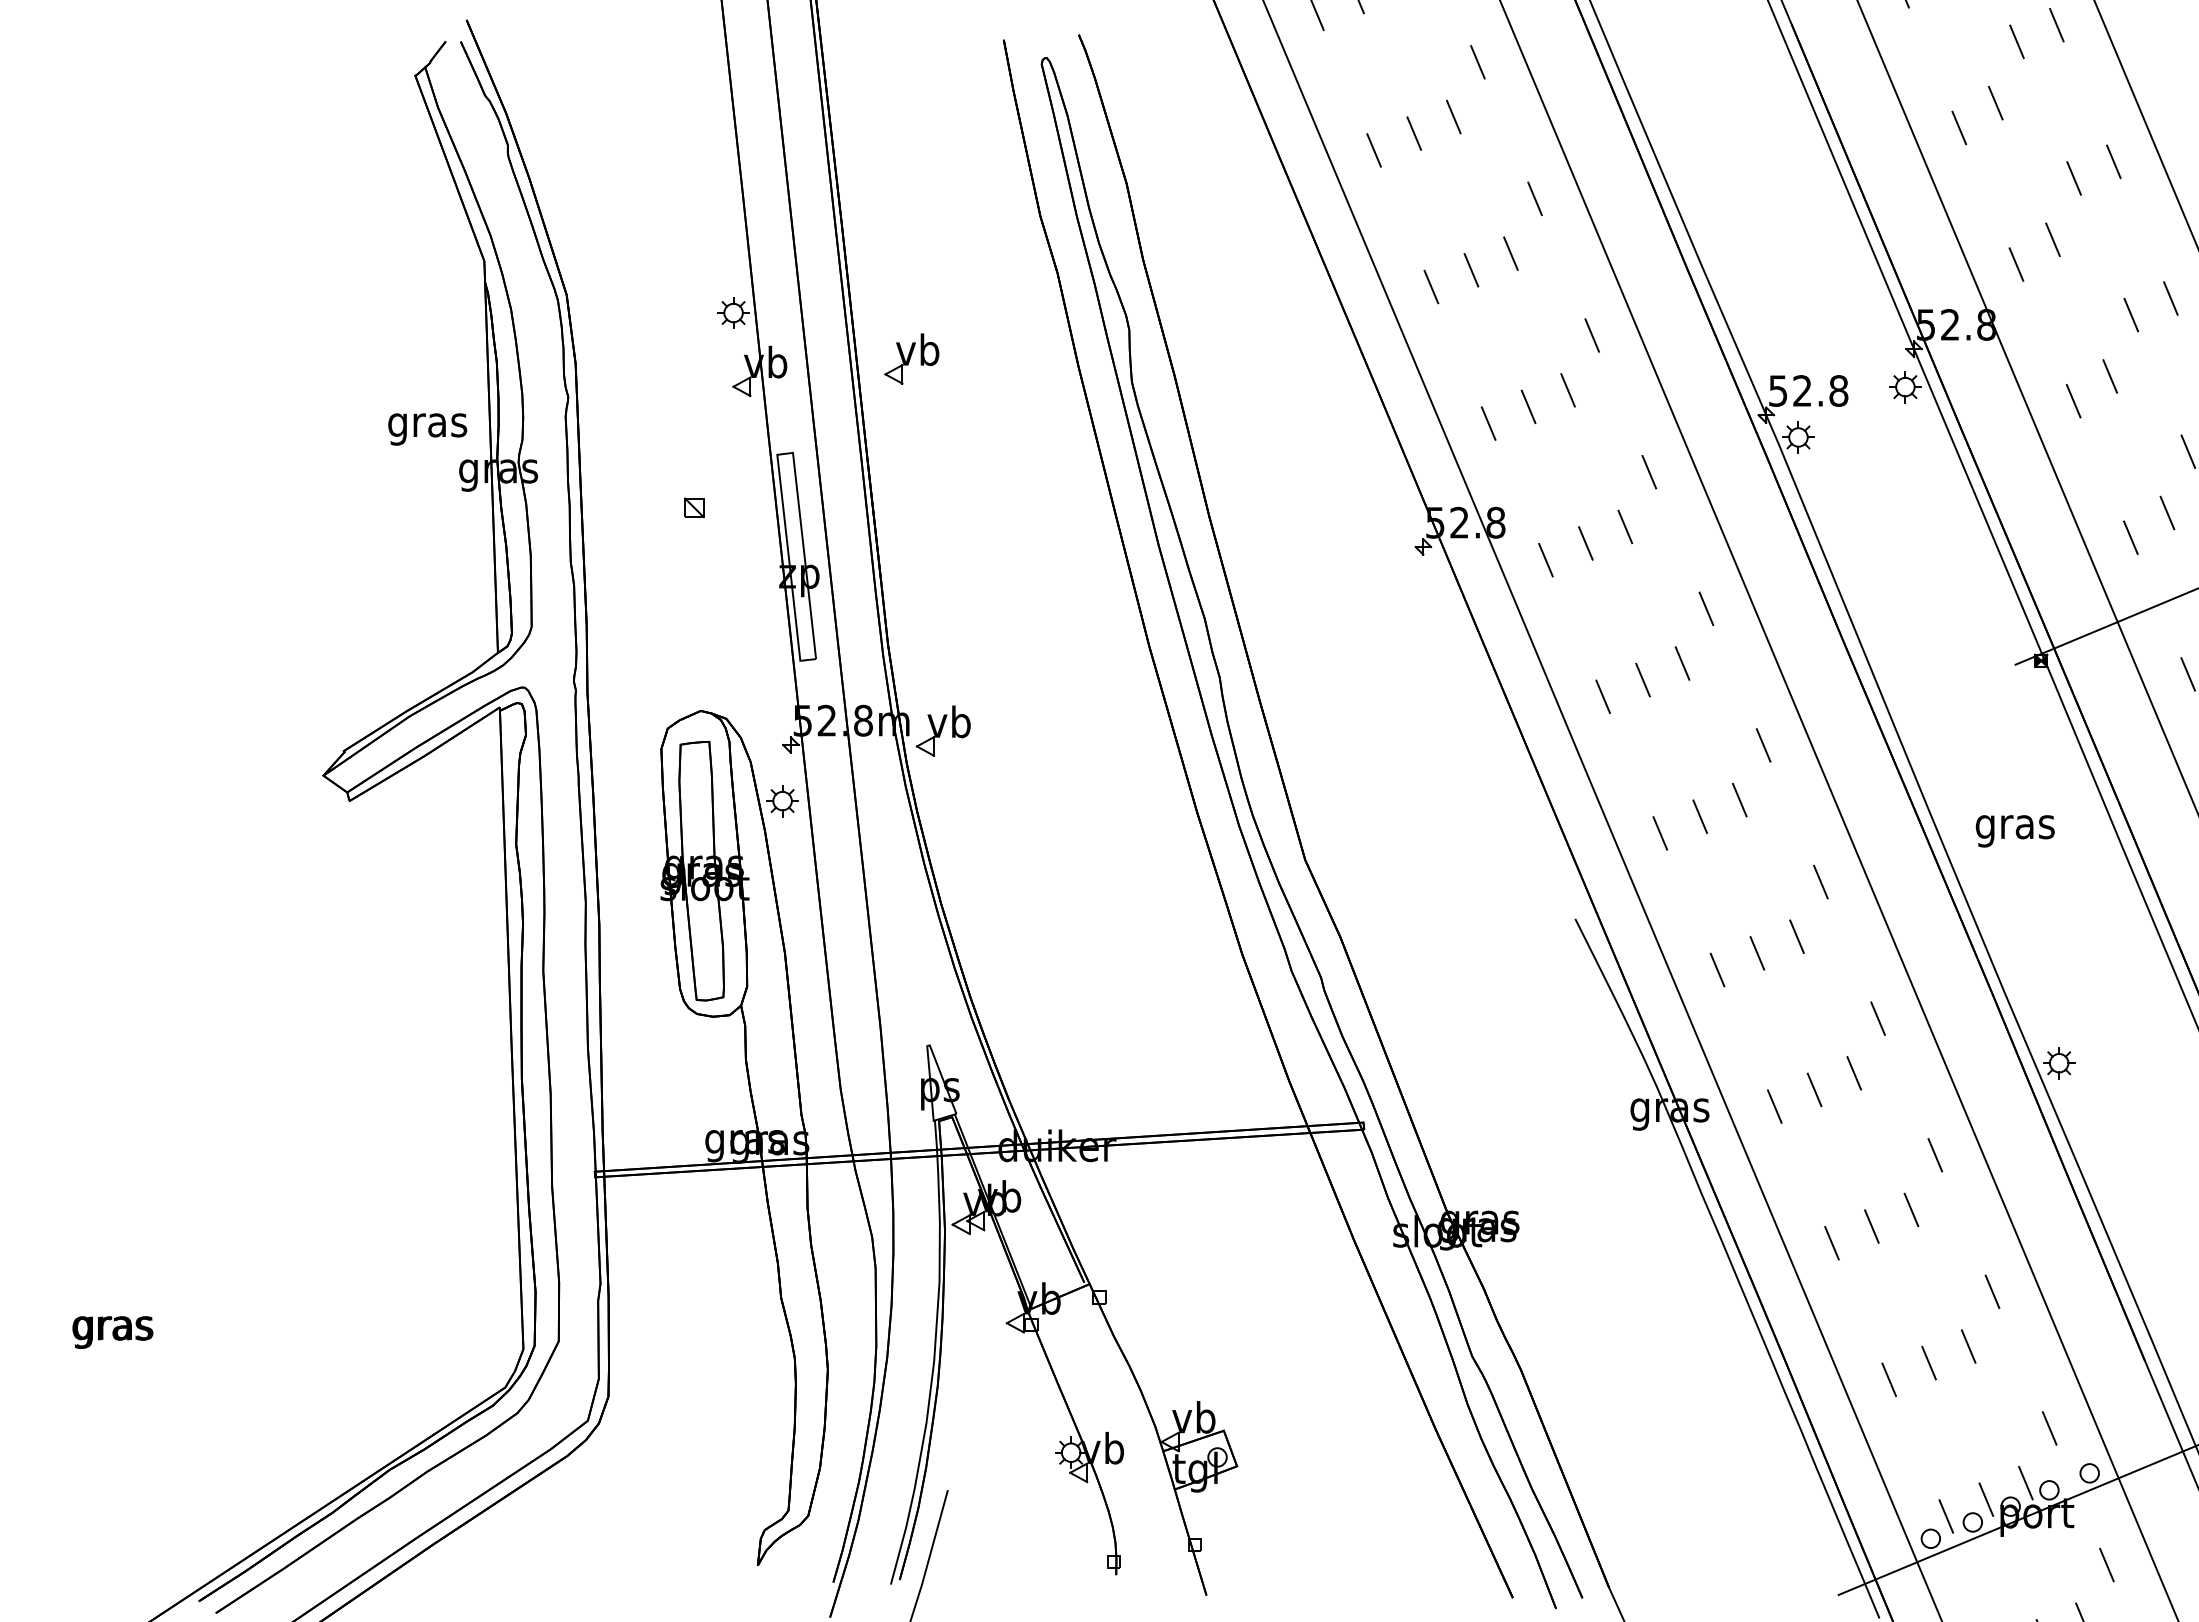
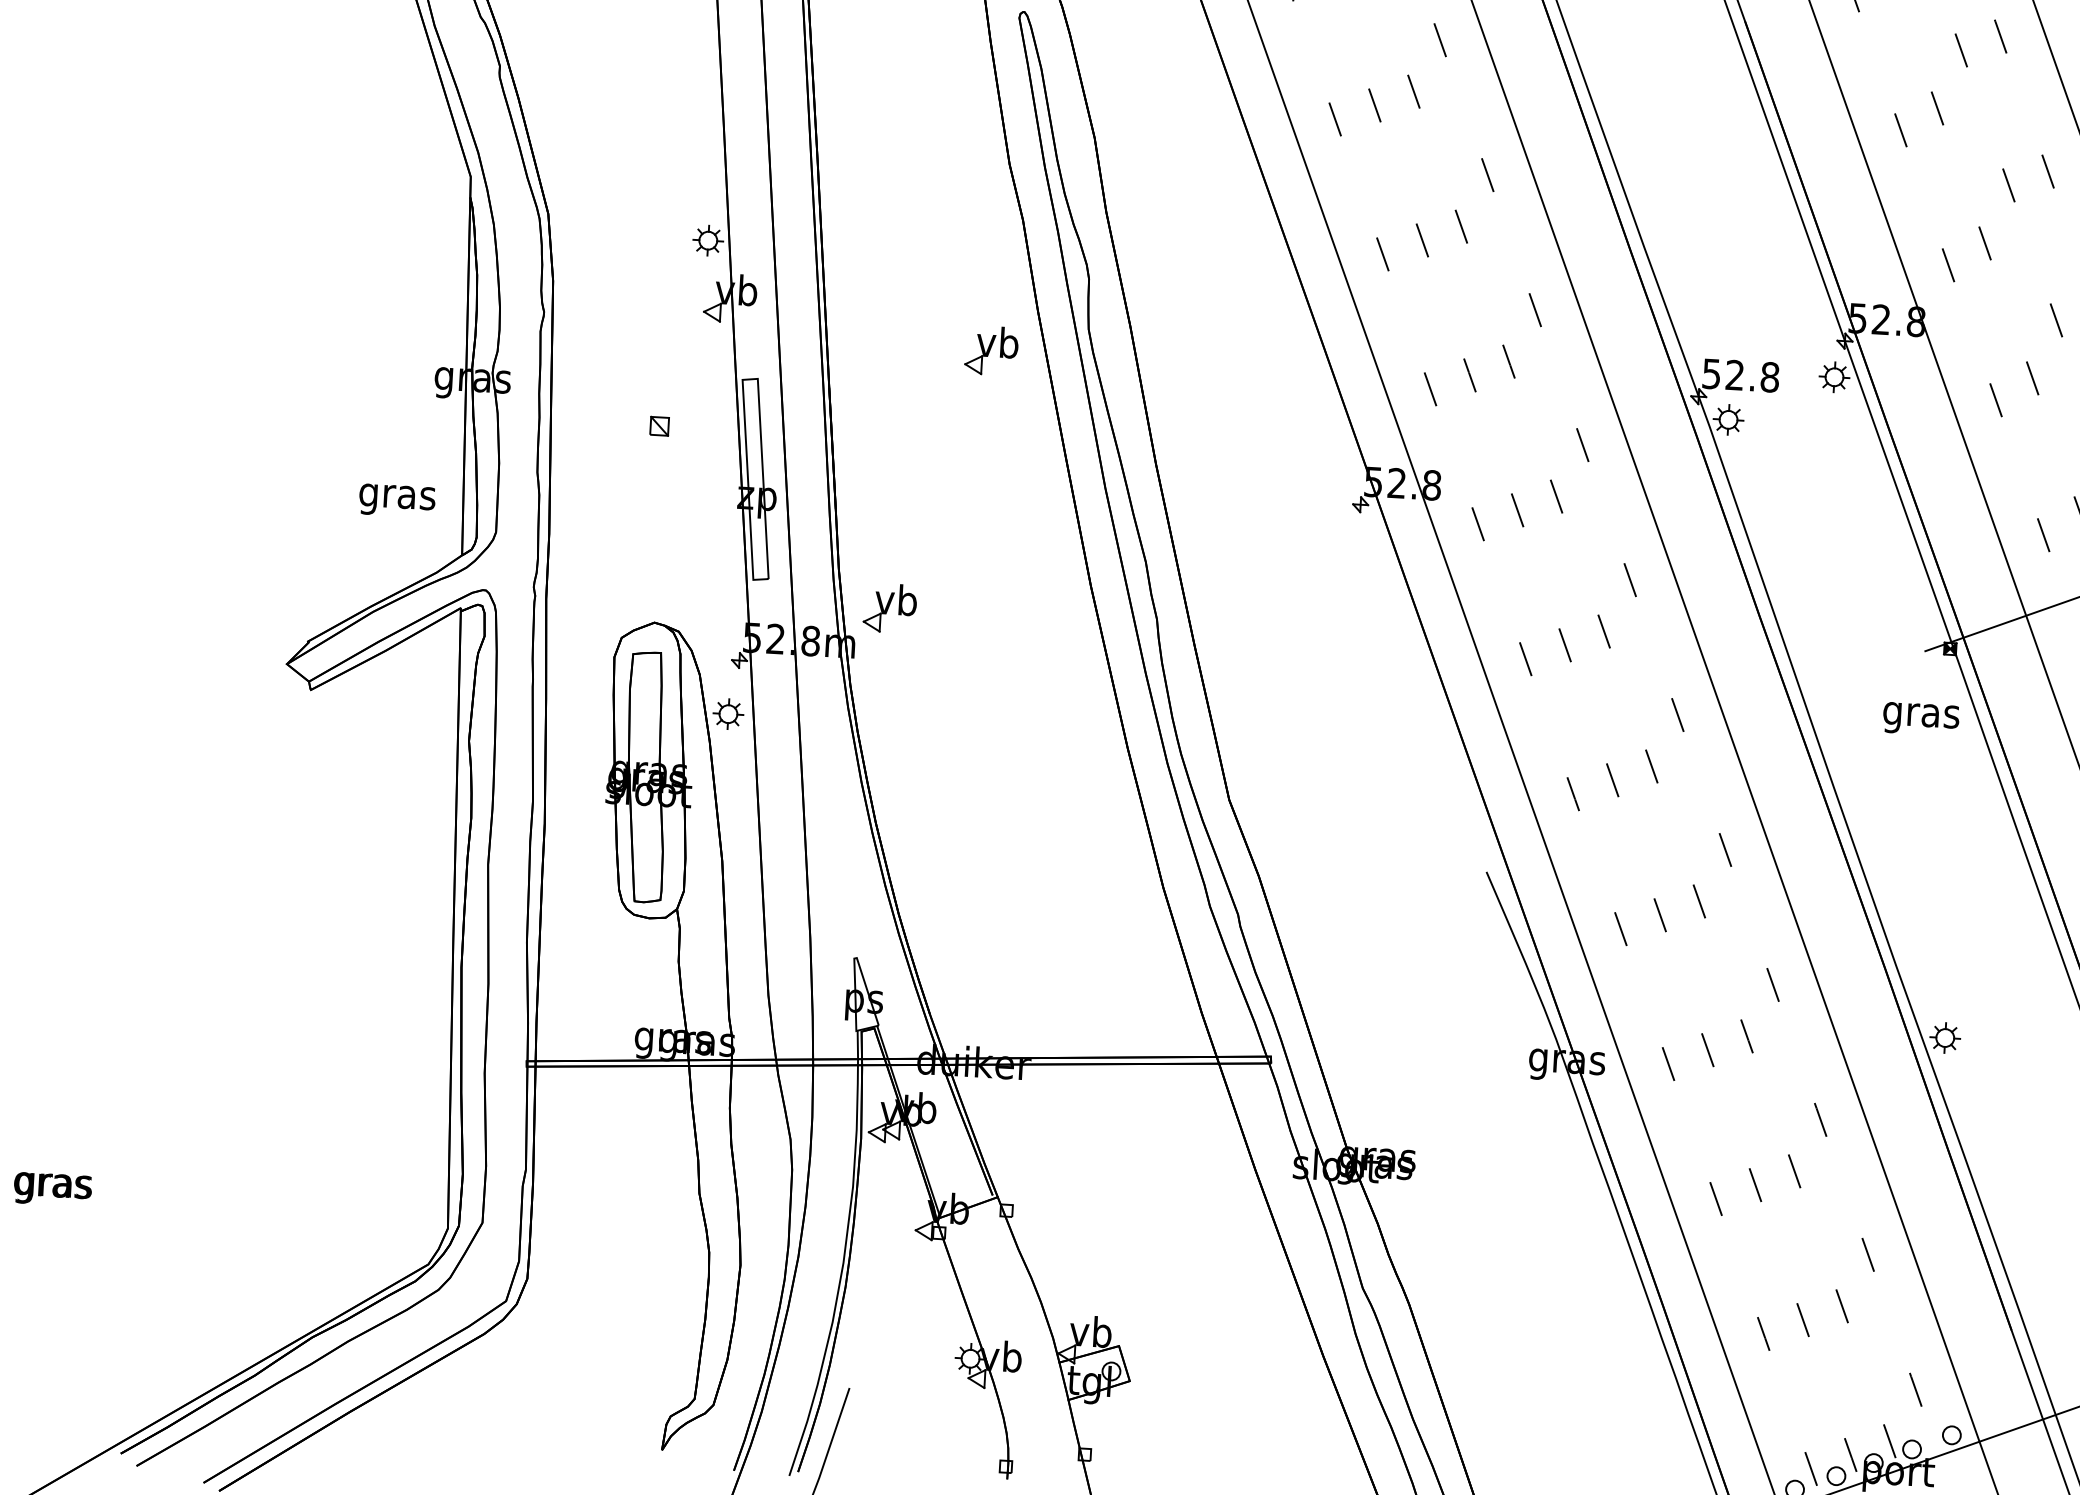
part: (911, 358) -> (991, 350), moved
text: (427, 429) -> (397, 500), moved
part: (942, 730) -> (889, 607), moved
text: (2014, 831) -> (1920, 719), moved

